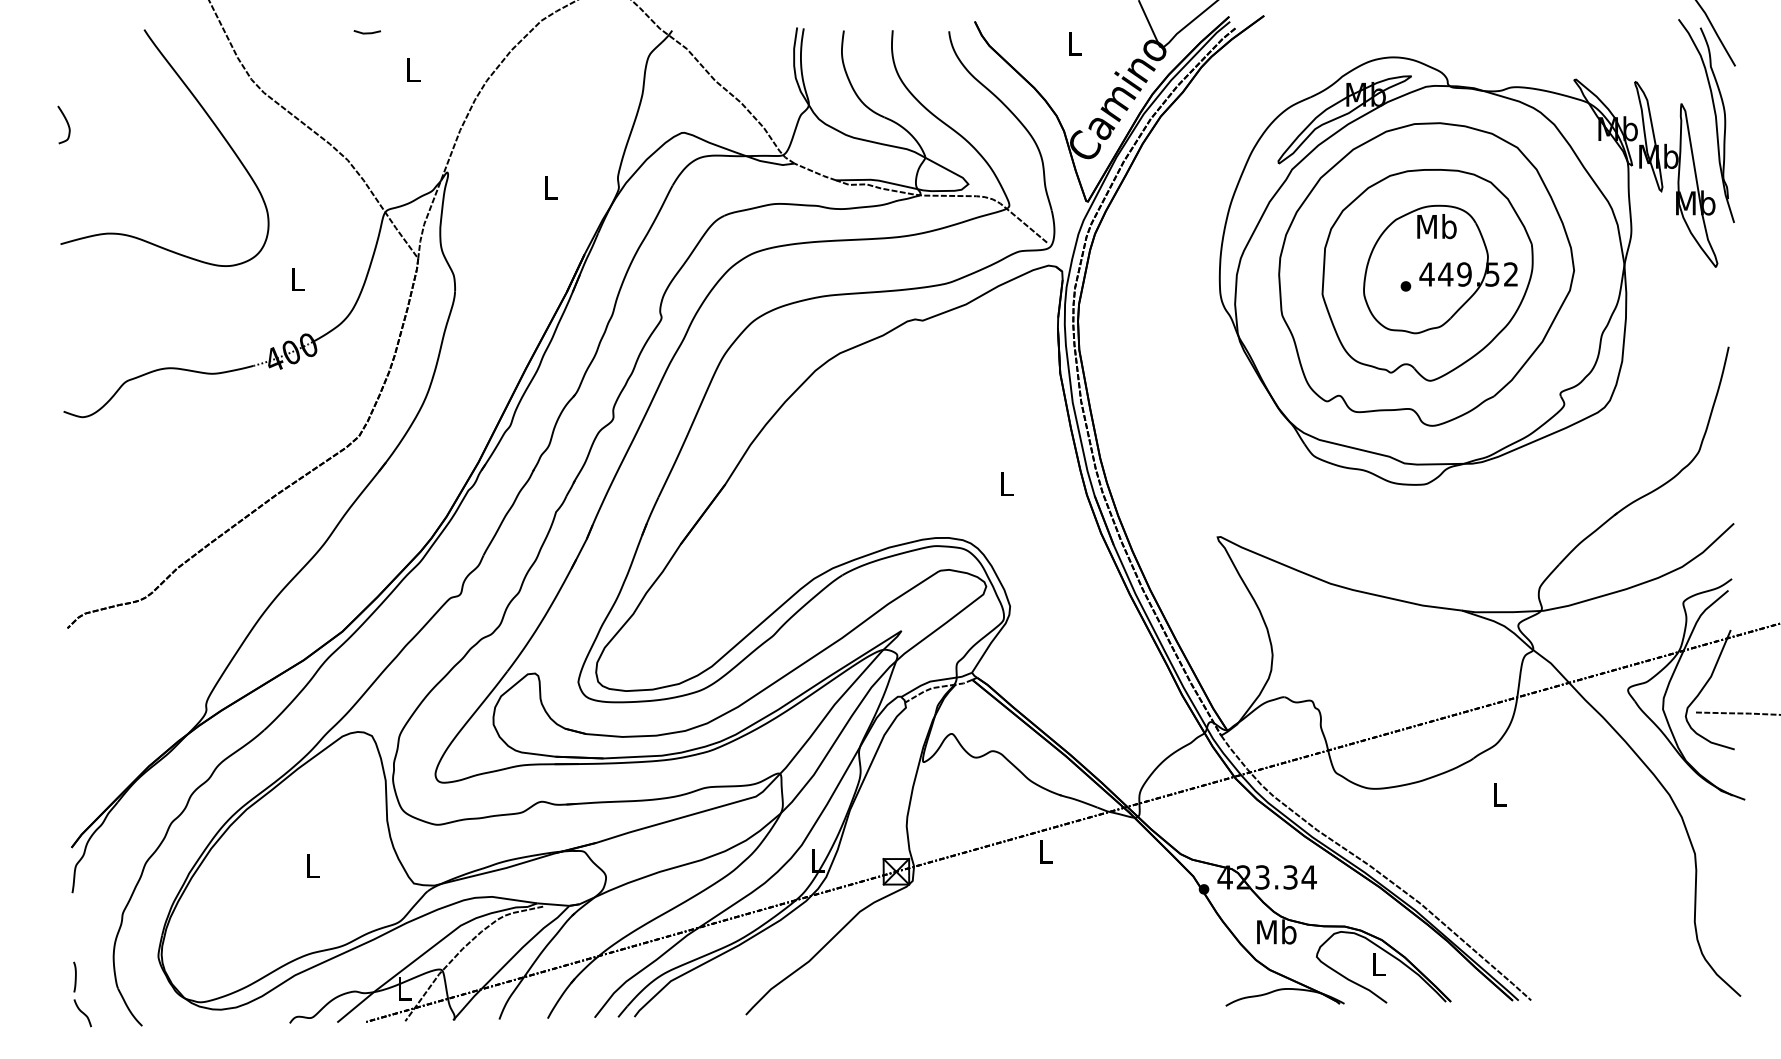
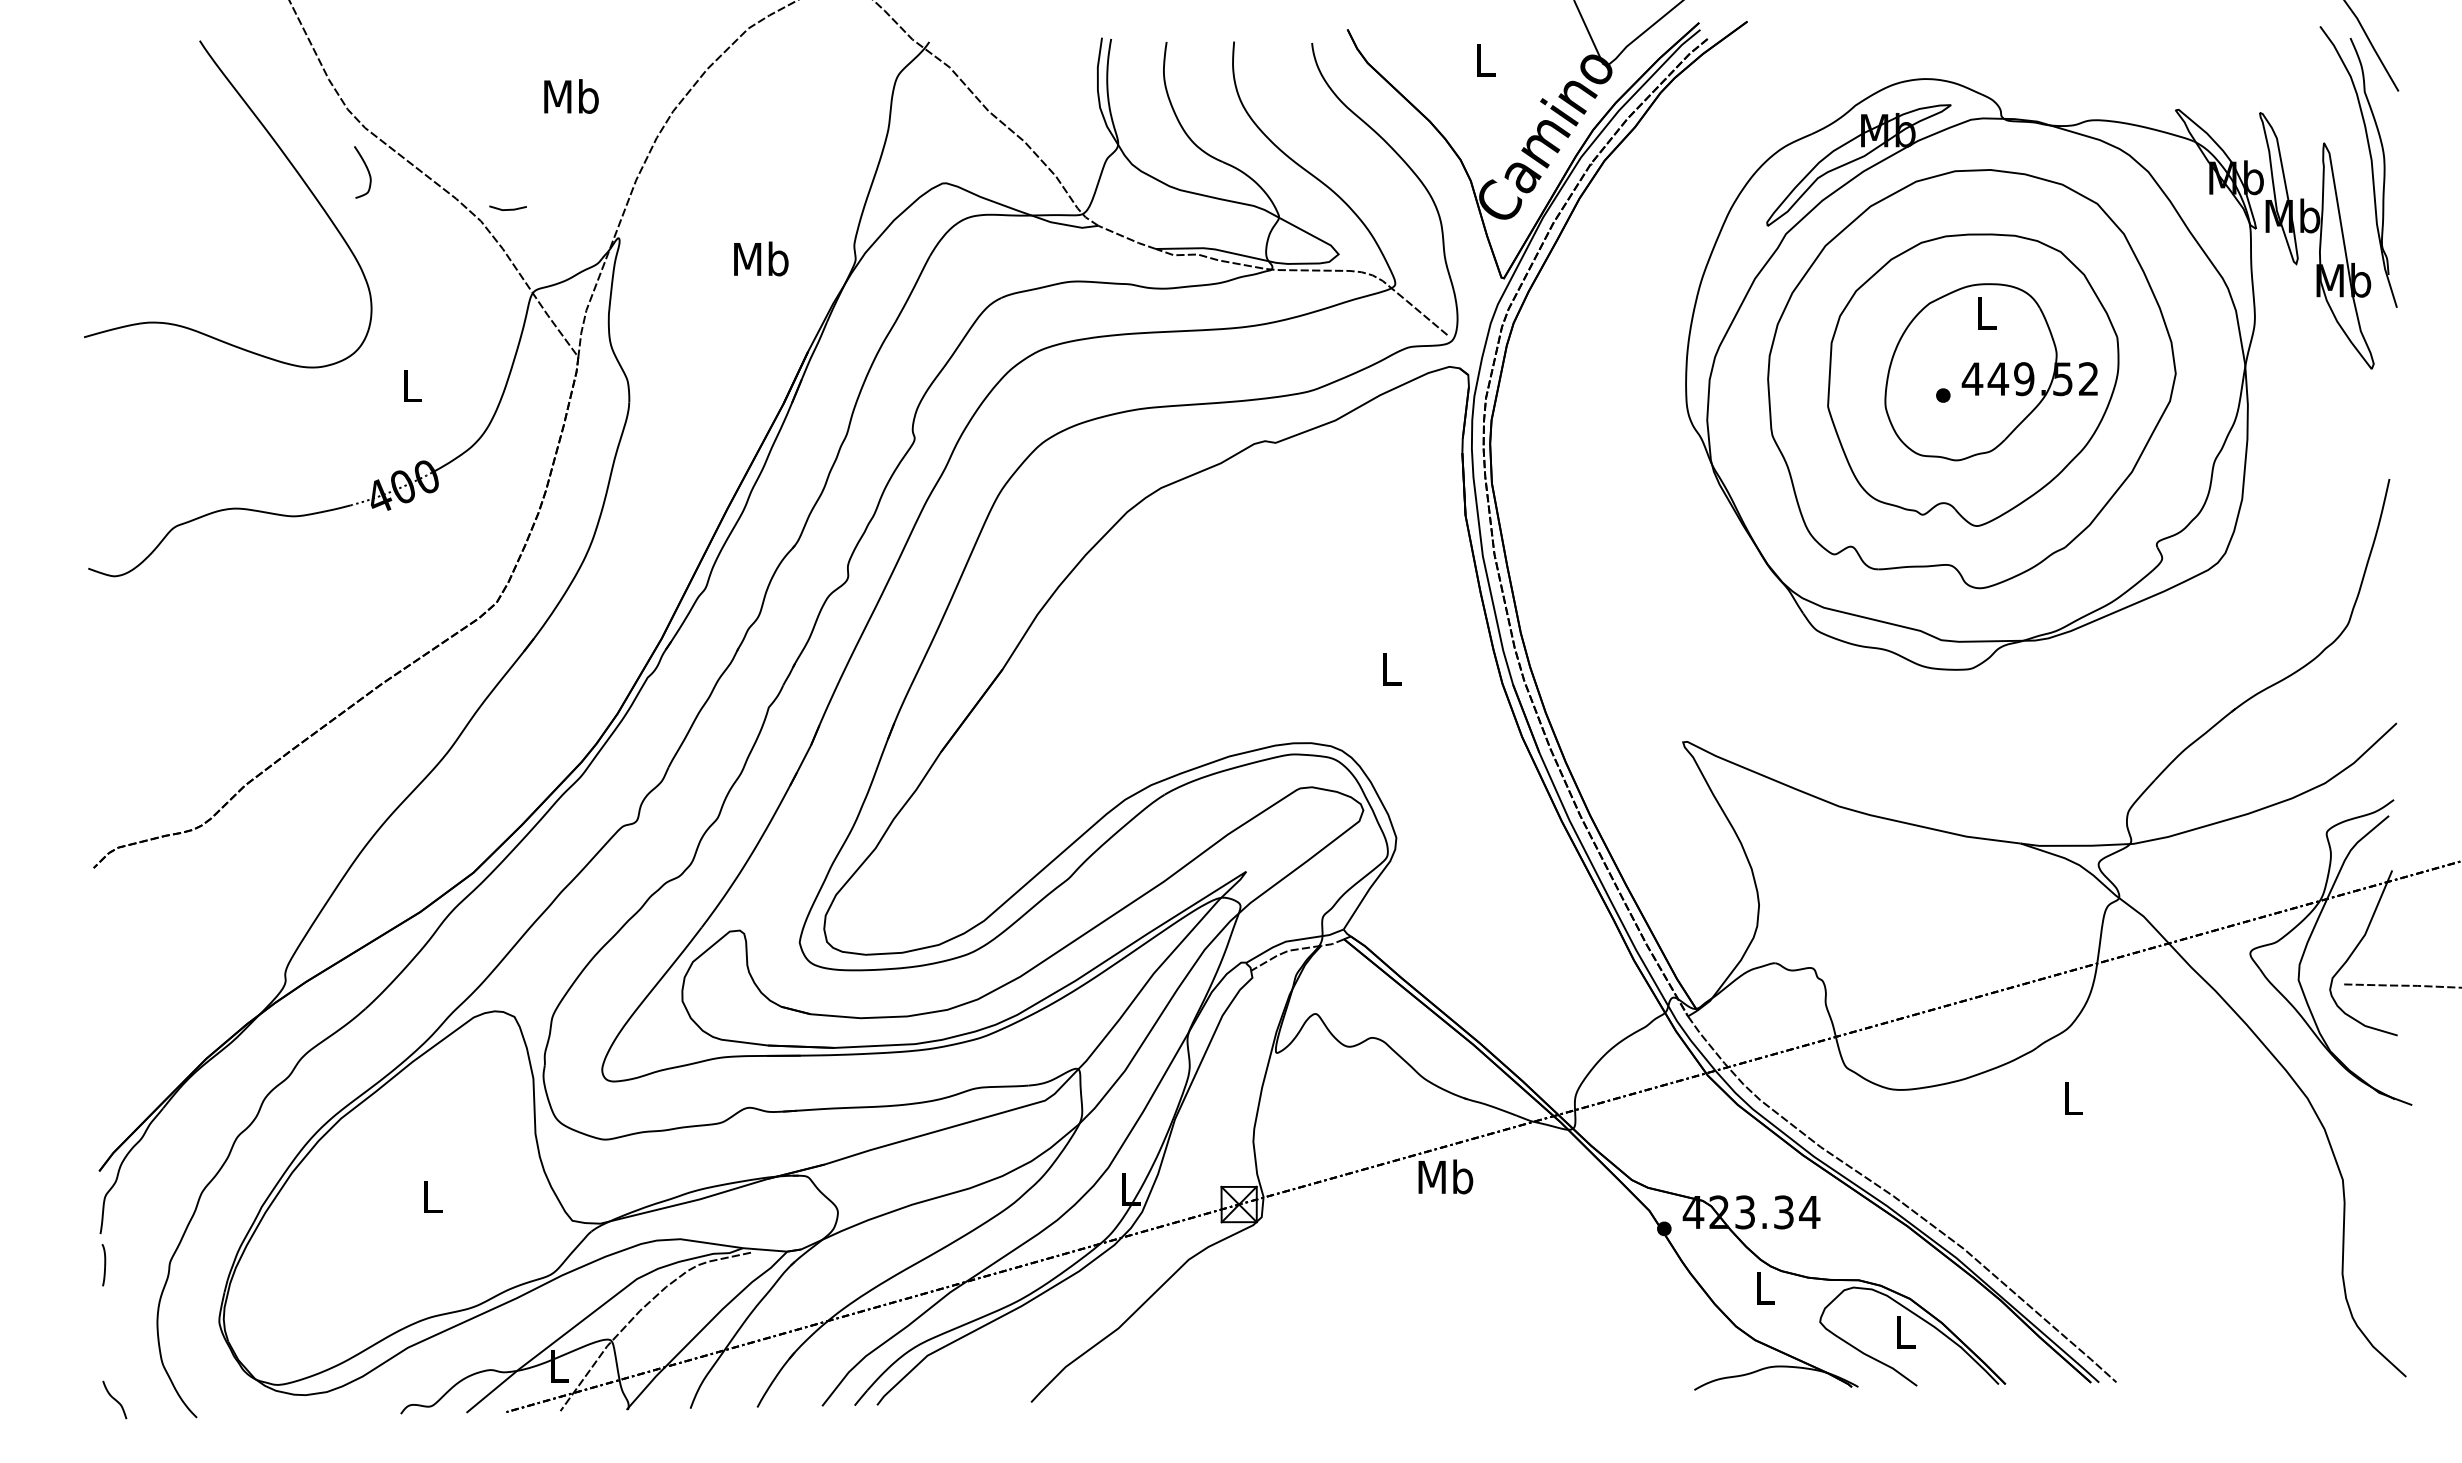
line: (366, 33) -> (507, 209), moved
text: (413, 70) -> (571, 96), L -> Mb
curve: (66, 122) -> (366, 169), moved
text: (550, 187) -> (761, 258), L -> Mb
text: (1437, 226) -> (1986, 312), Mb -> L
text: (1045, 851) -> (1445, 1176), L -> Mb
text: (1276, 931) -> (1764, 1287), Mb -> L
curve: (75, 977) -> (104, 1265), moved

